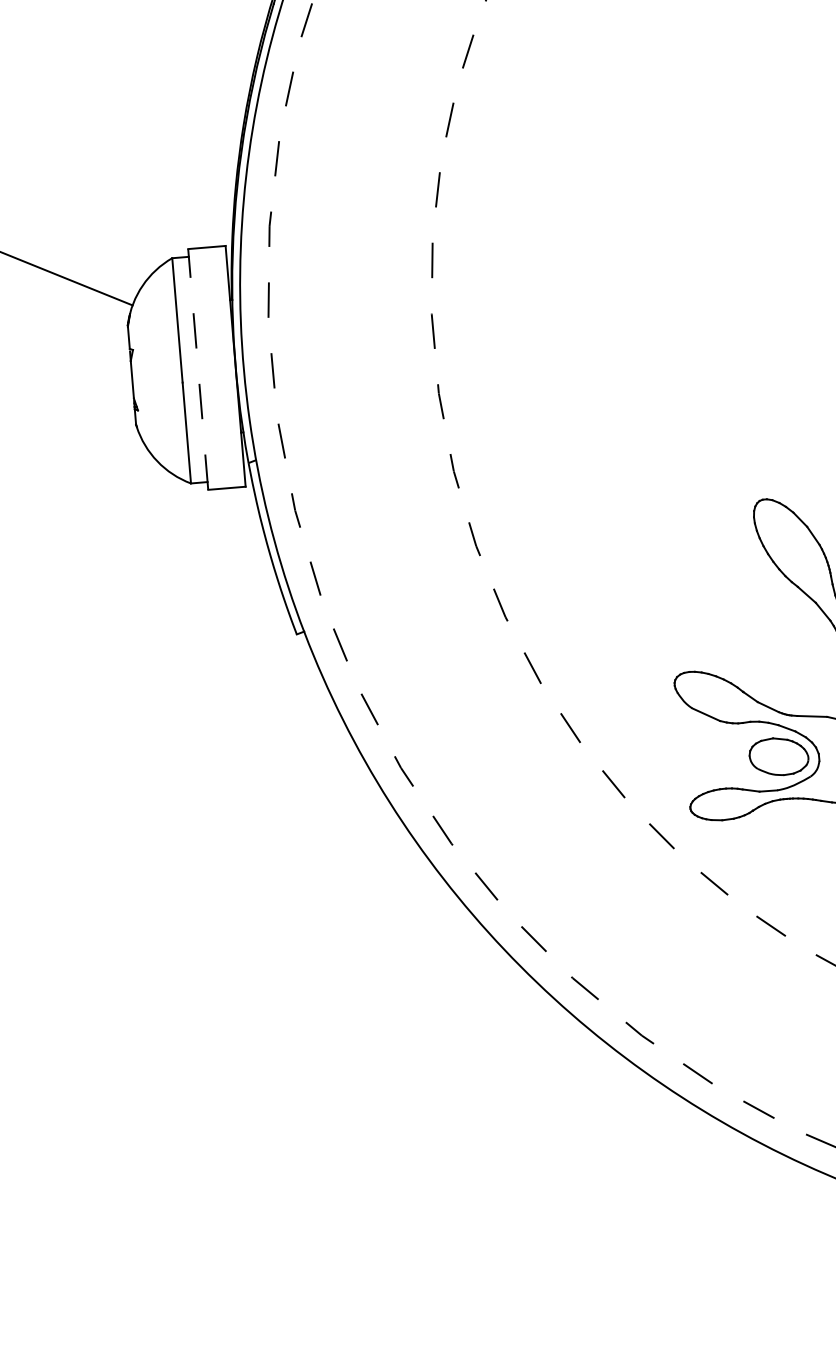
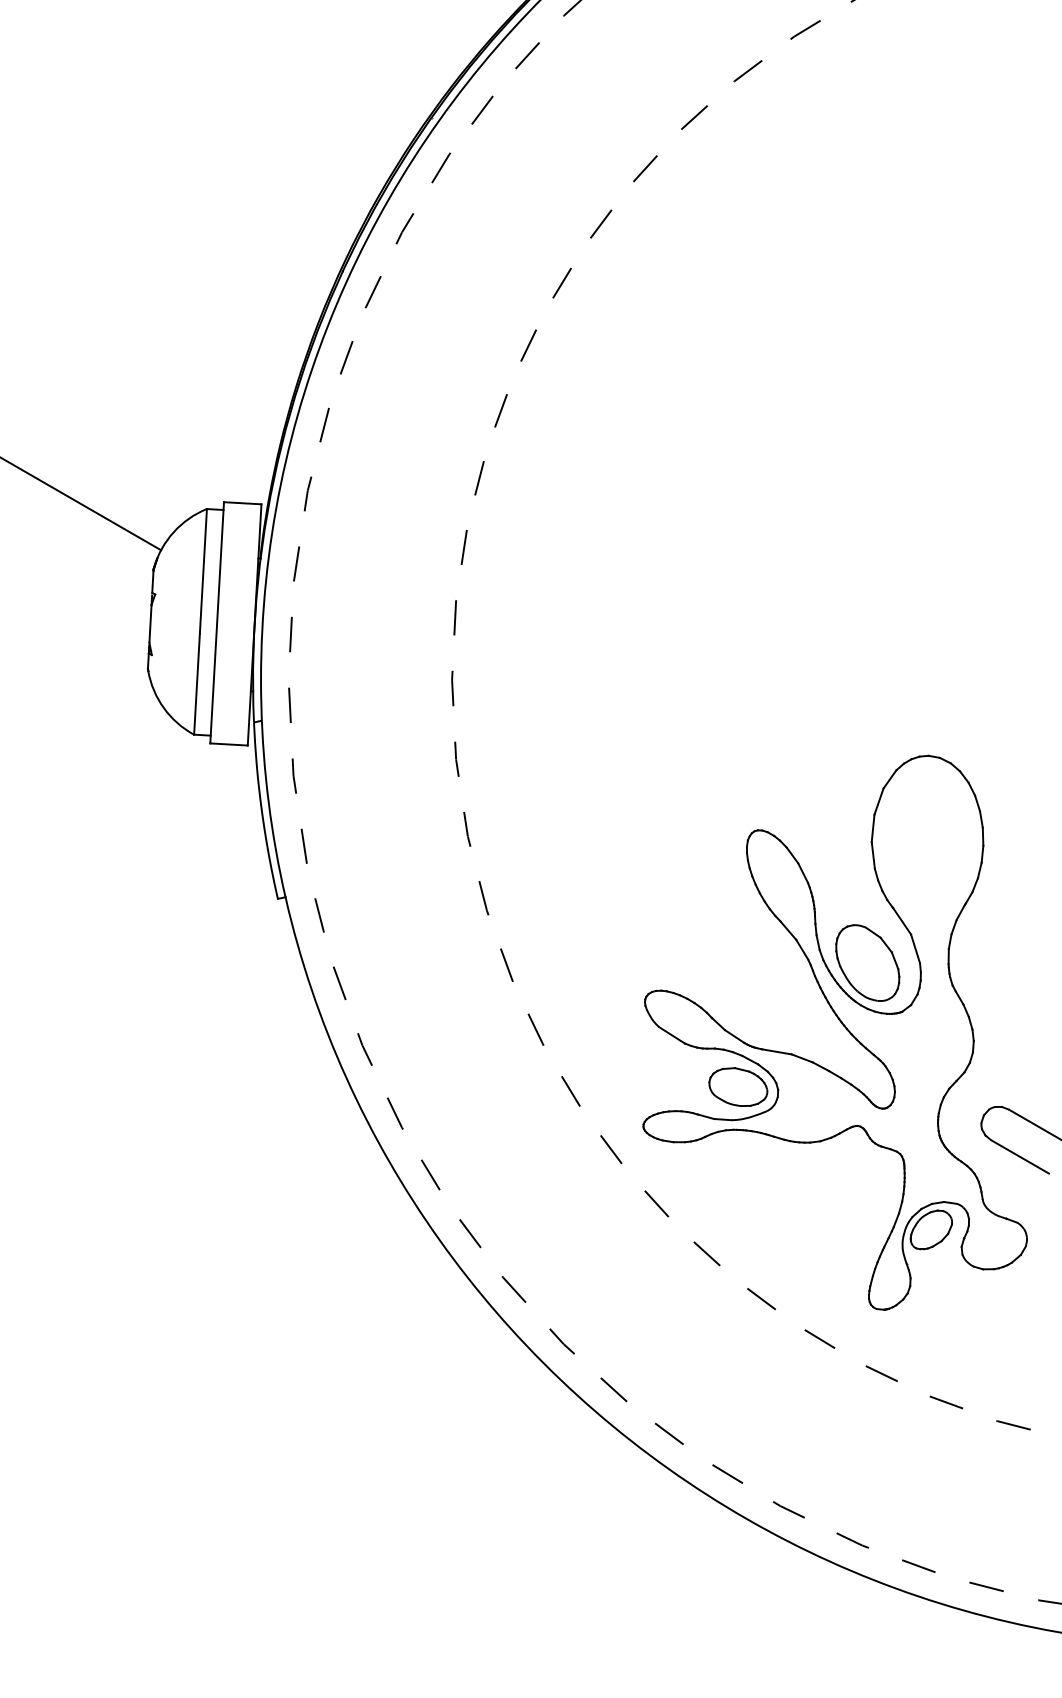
line: (198, 369) -> (217, 622), dashed -> solid

